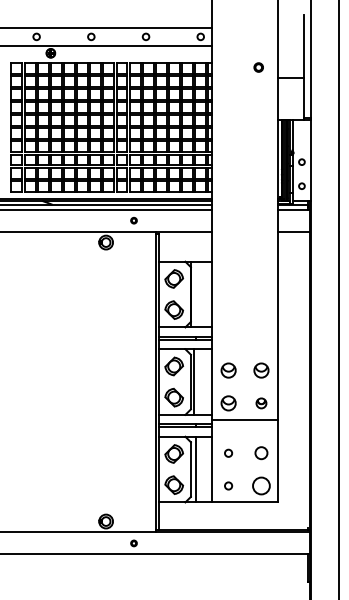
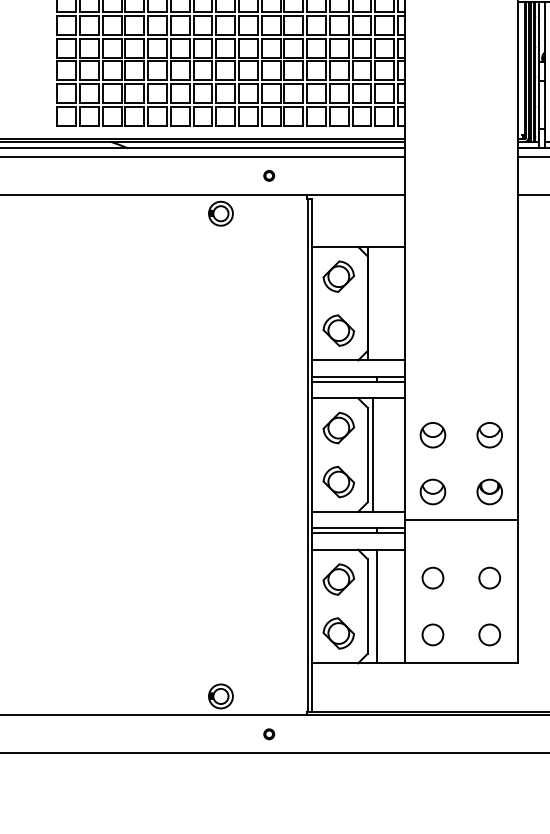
part: (261, 403) -> (489, 492), size x1.43
circle: (228, 453) -> (432, 578), size x1.67
circle: (228, 485) -> (432, 634), size x1.67
circle: (261, 485) -> (489, 634), size x0.71

